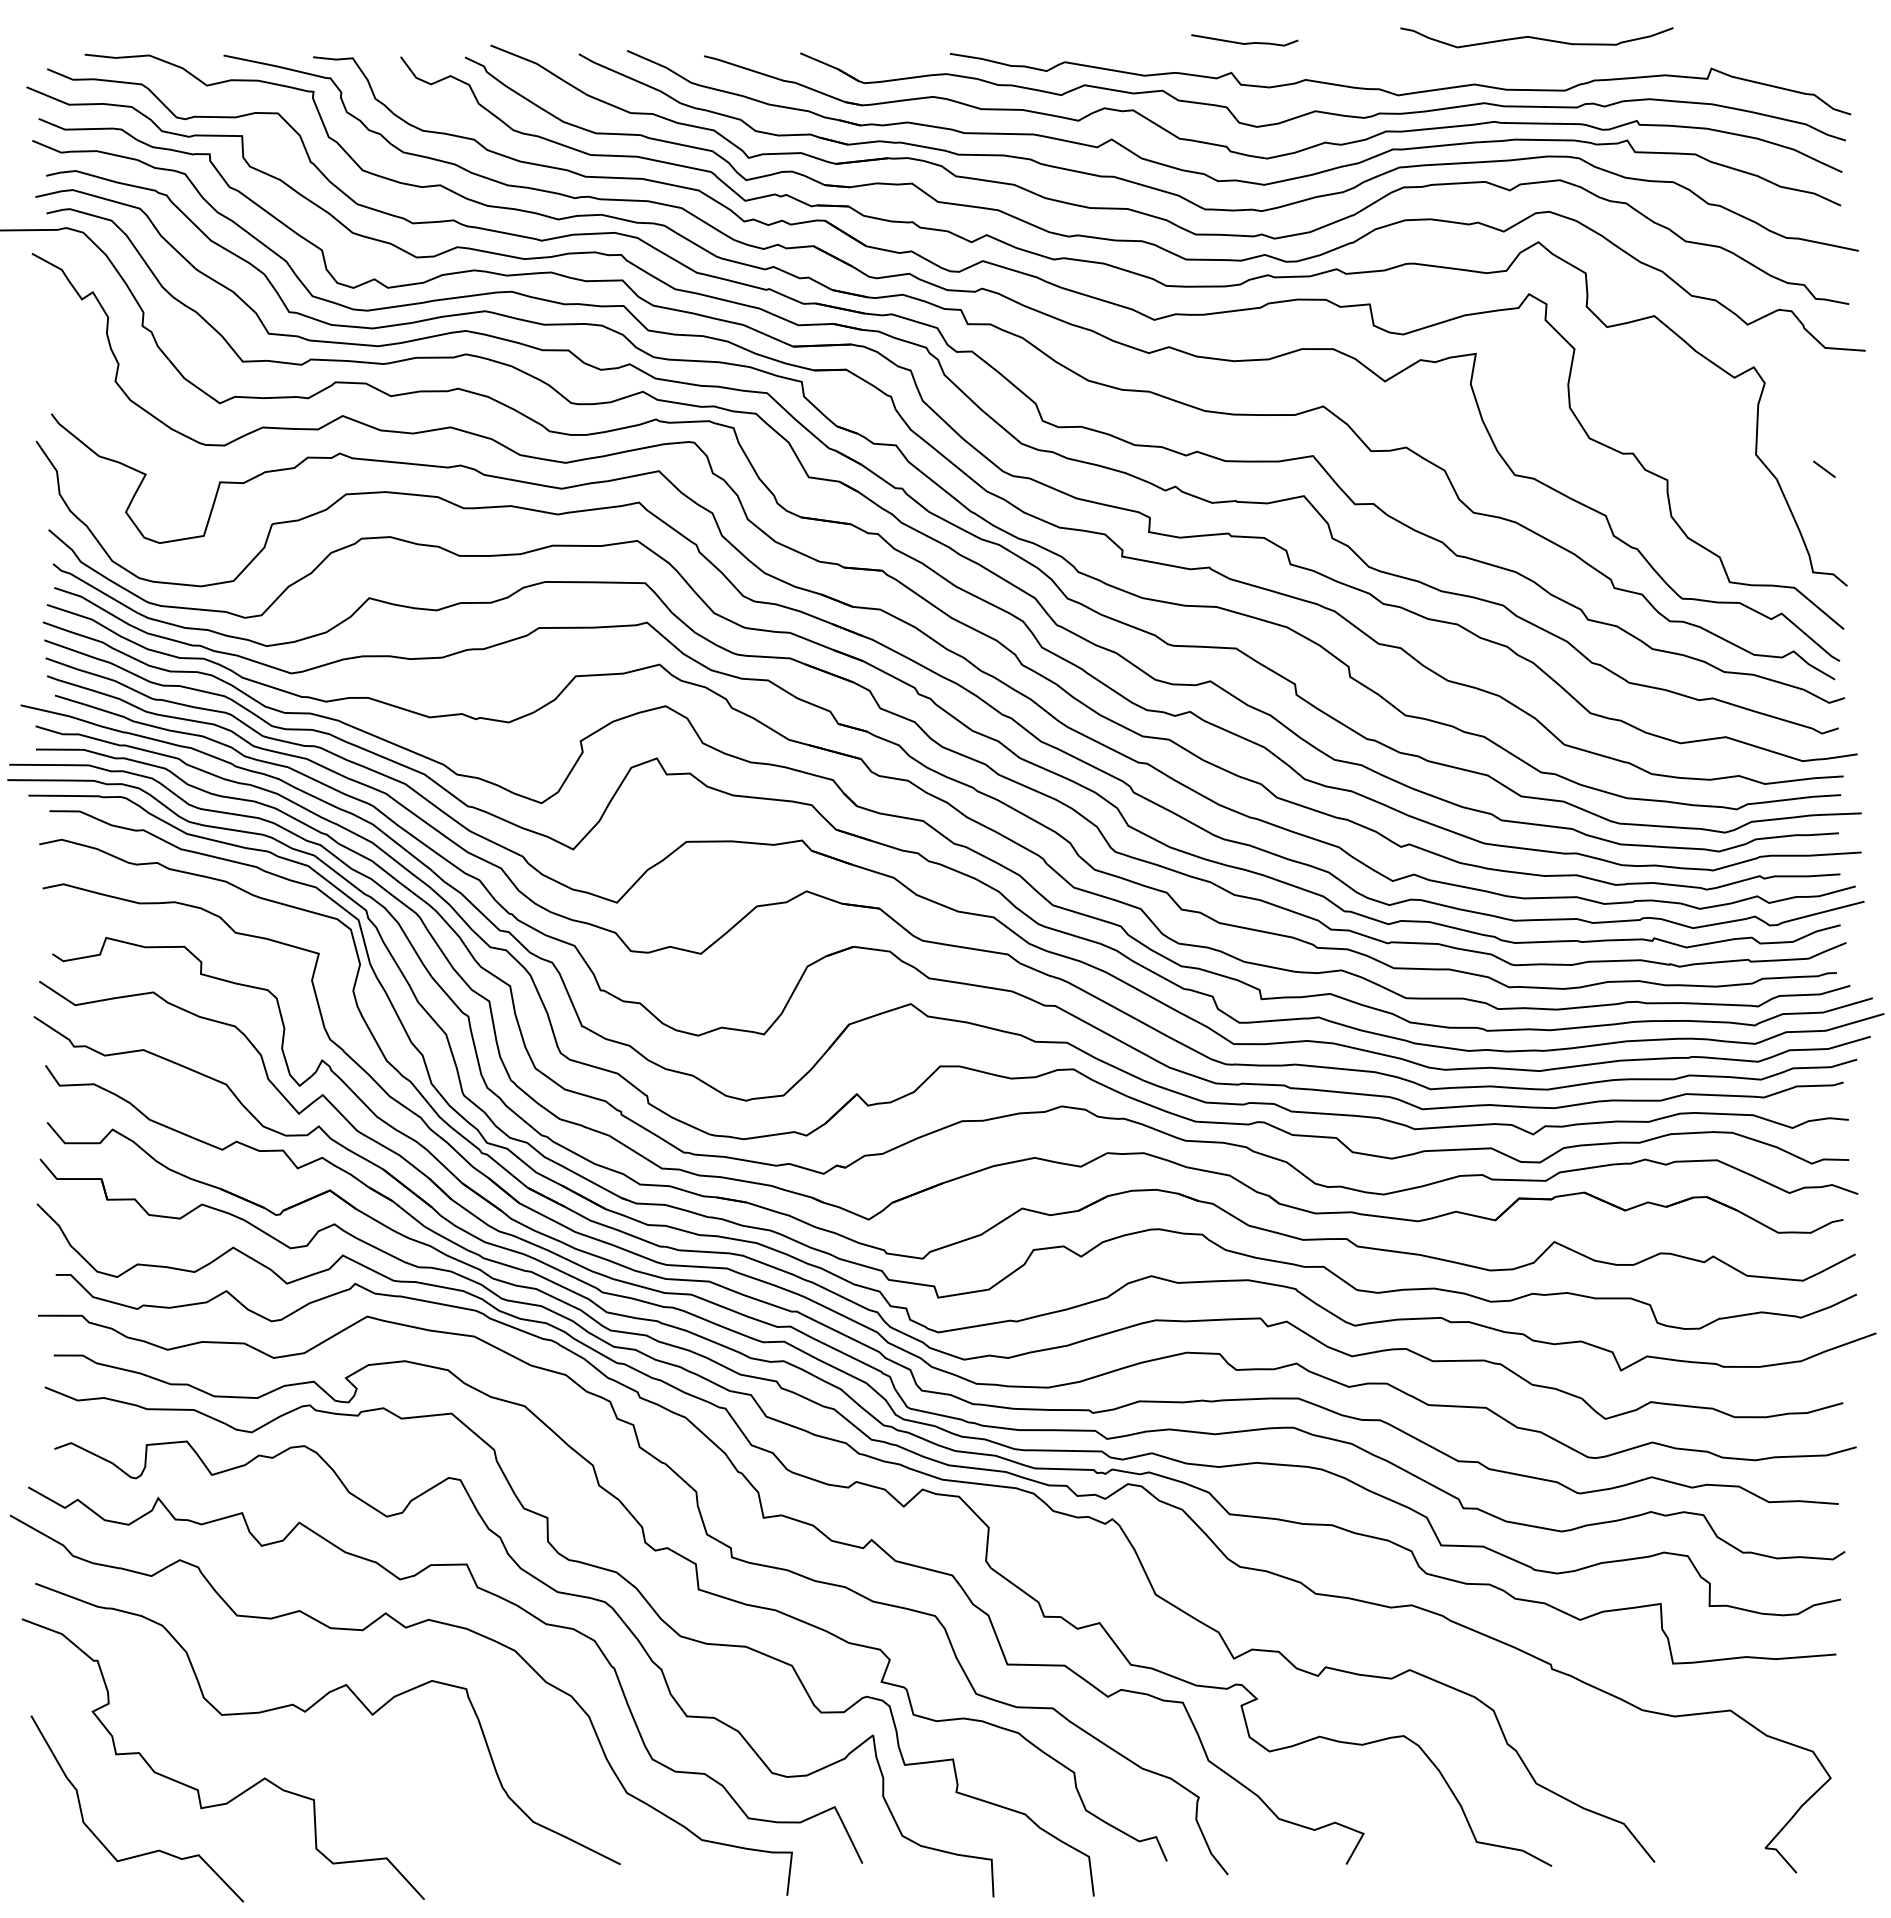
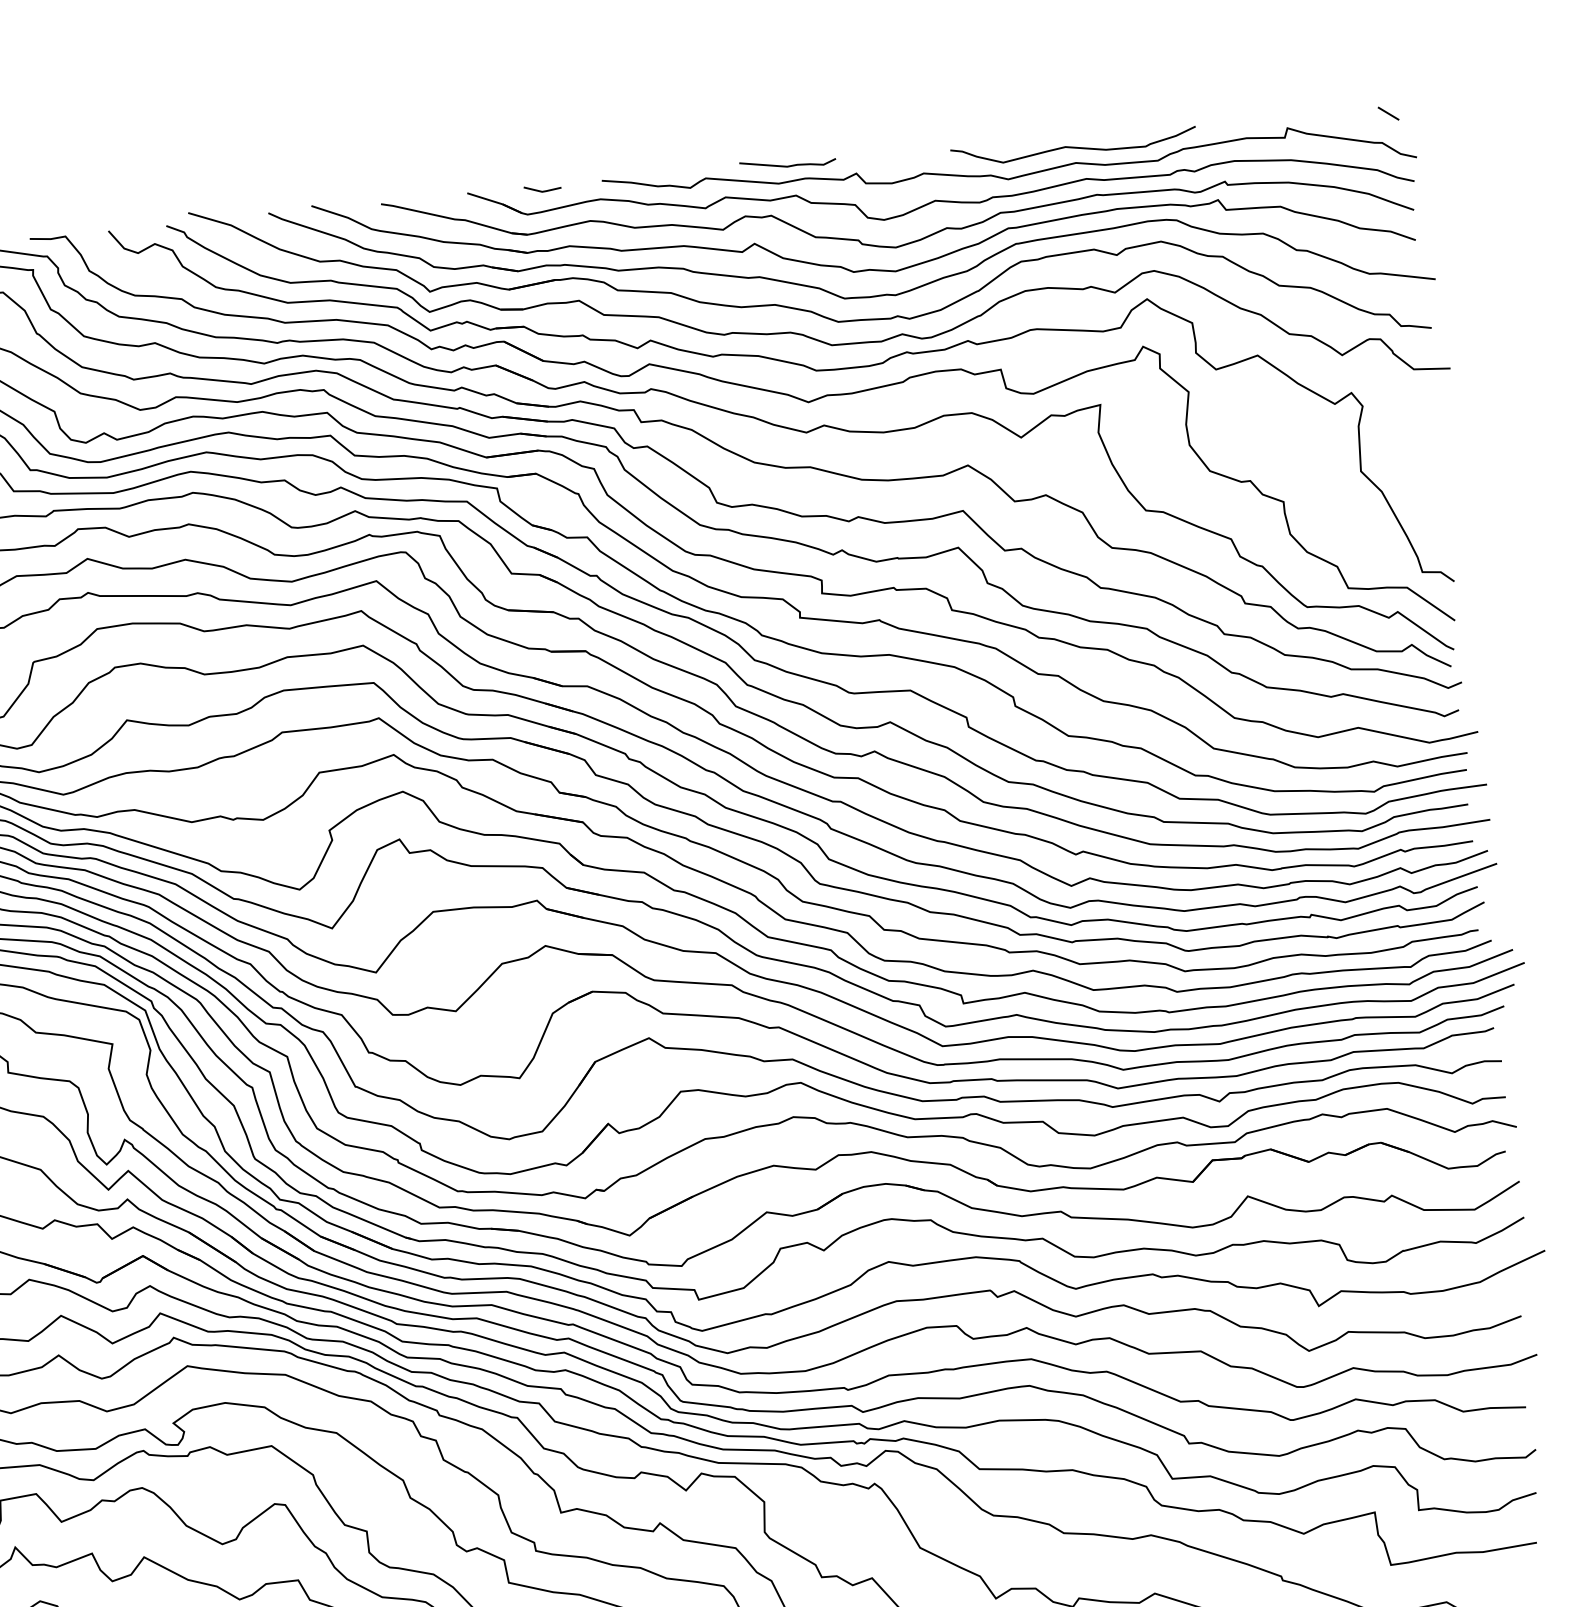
curve: (1536, 37) -> (1073, 146), moved
curve: (1242, 42) -> (785, 165), moved
line: (883, 58) -> (542, 190), added
line: (1824, 468) -> (1388, 112), moved

